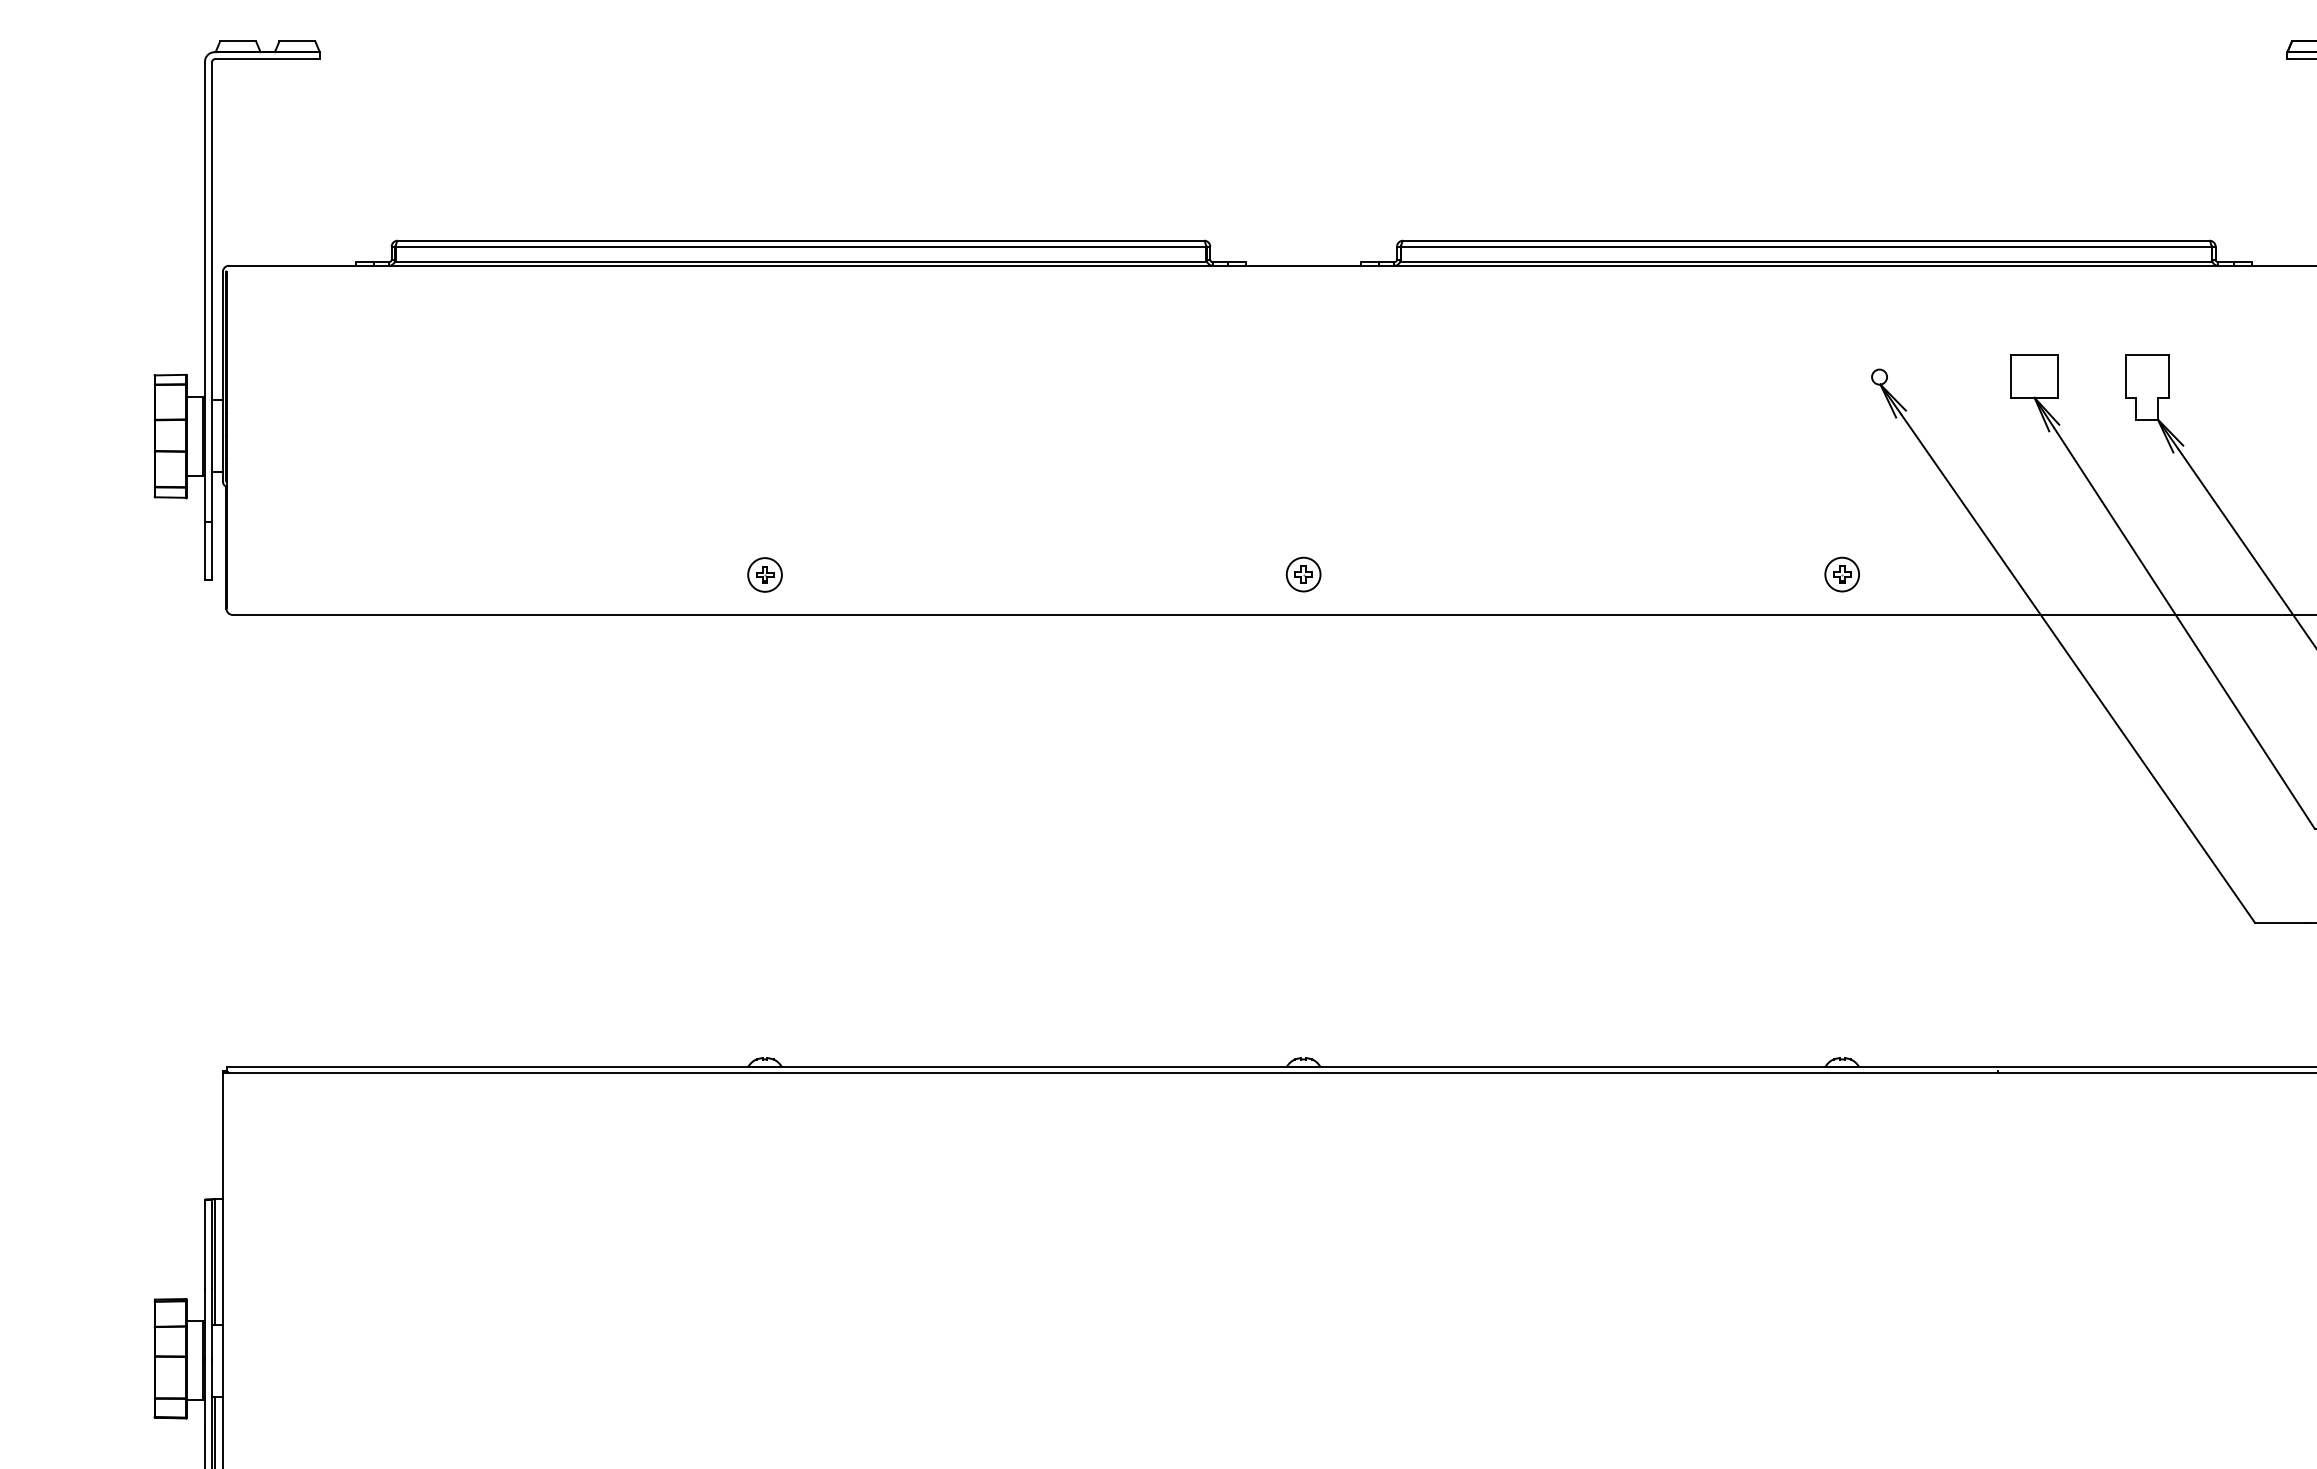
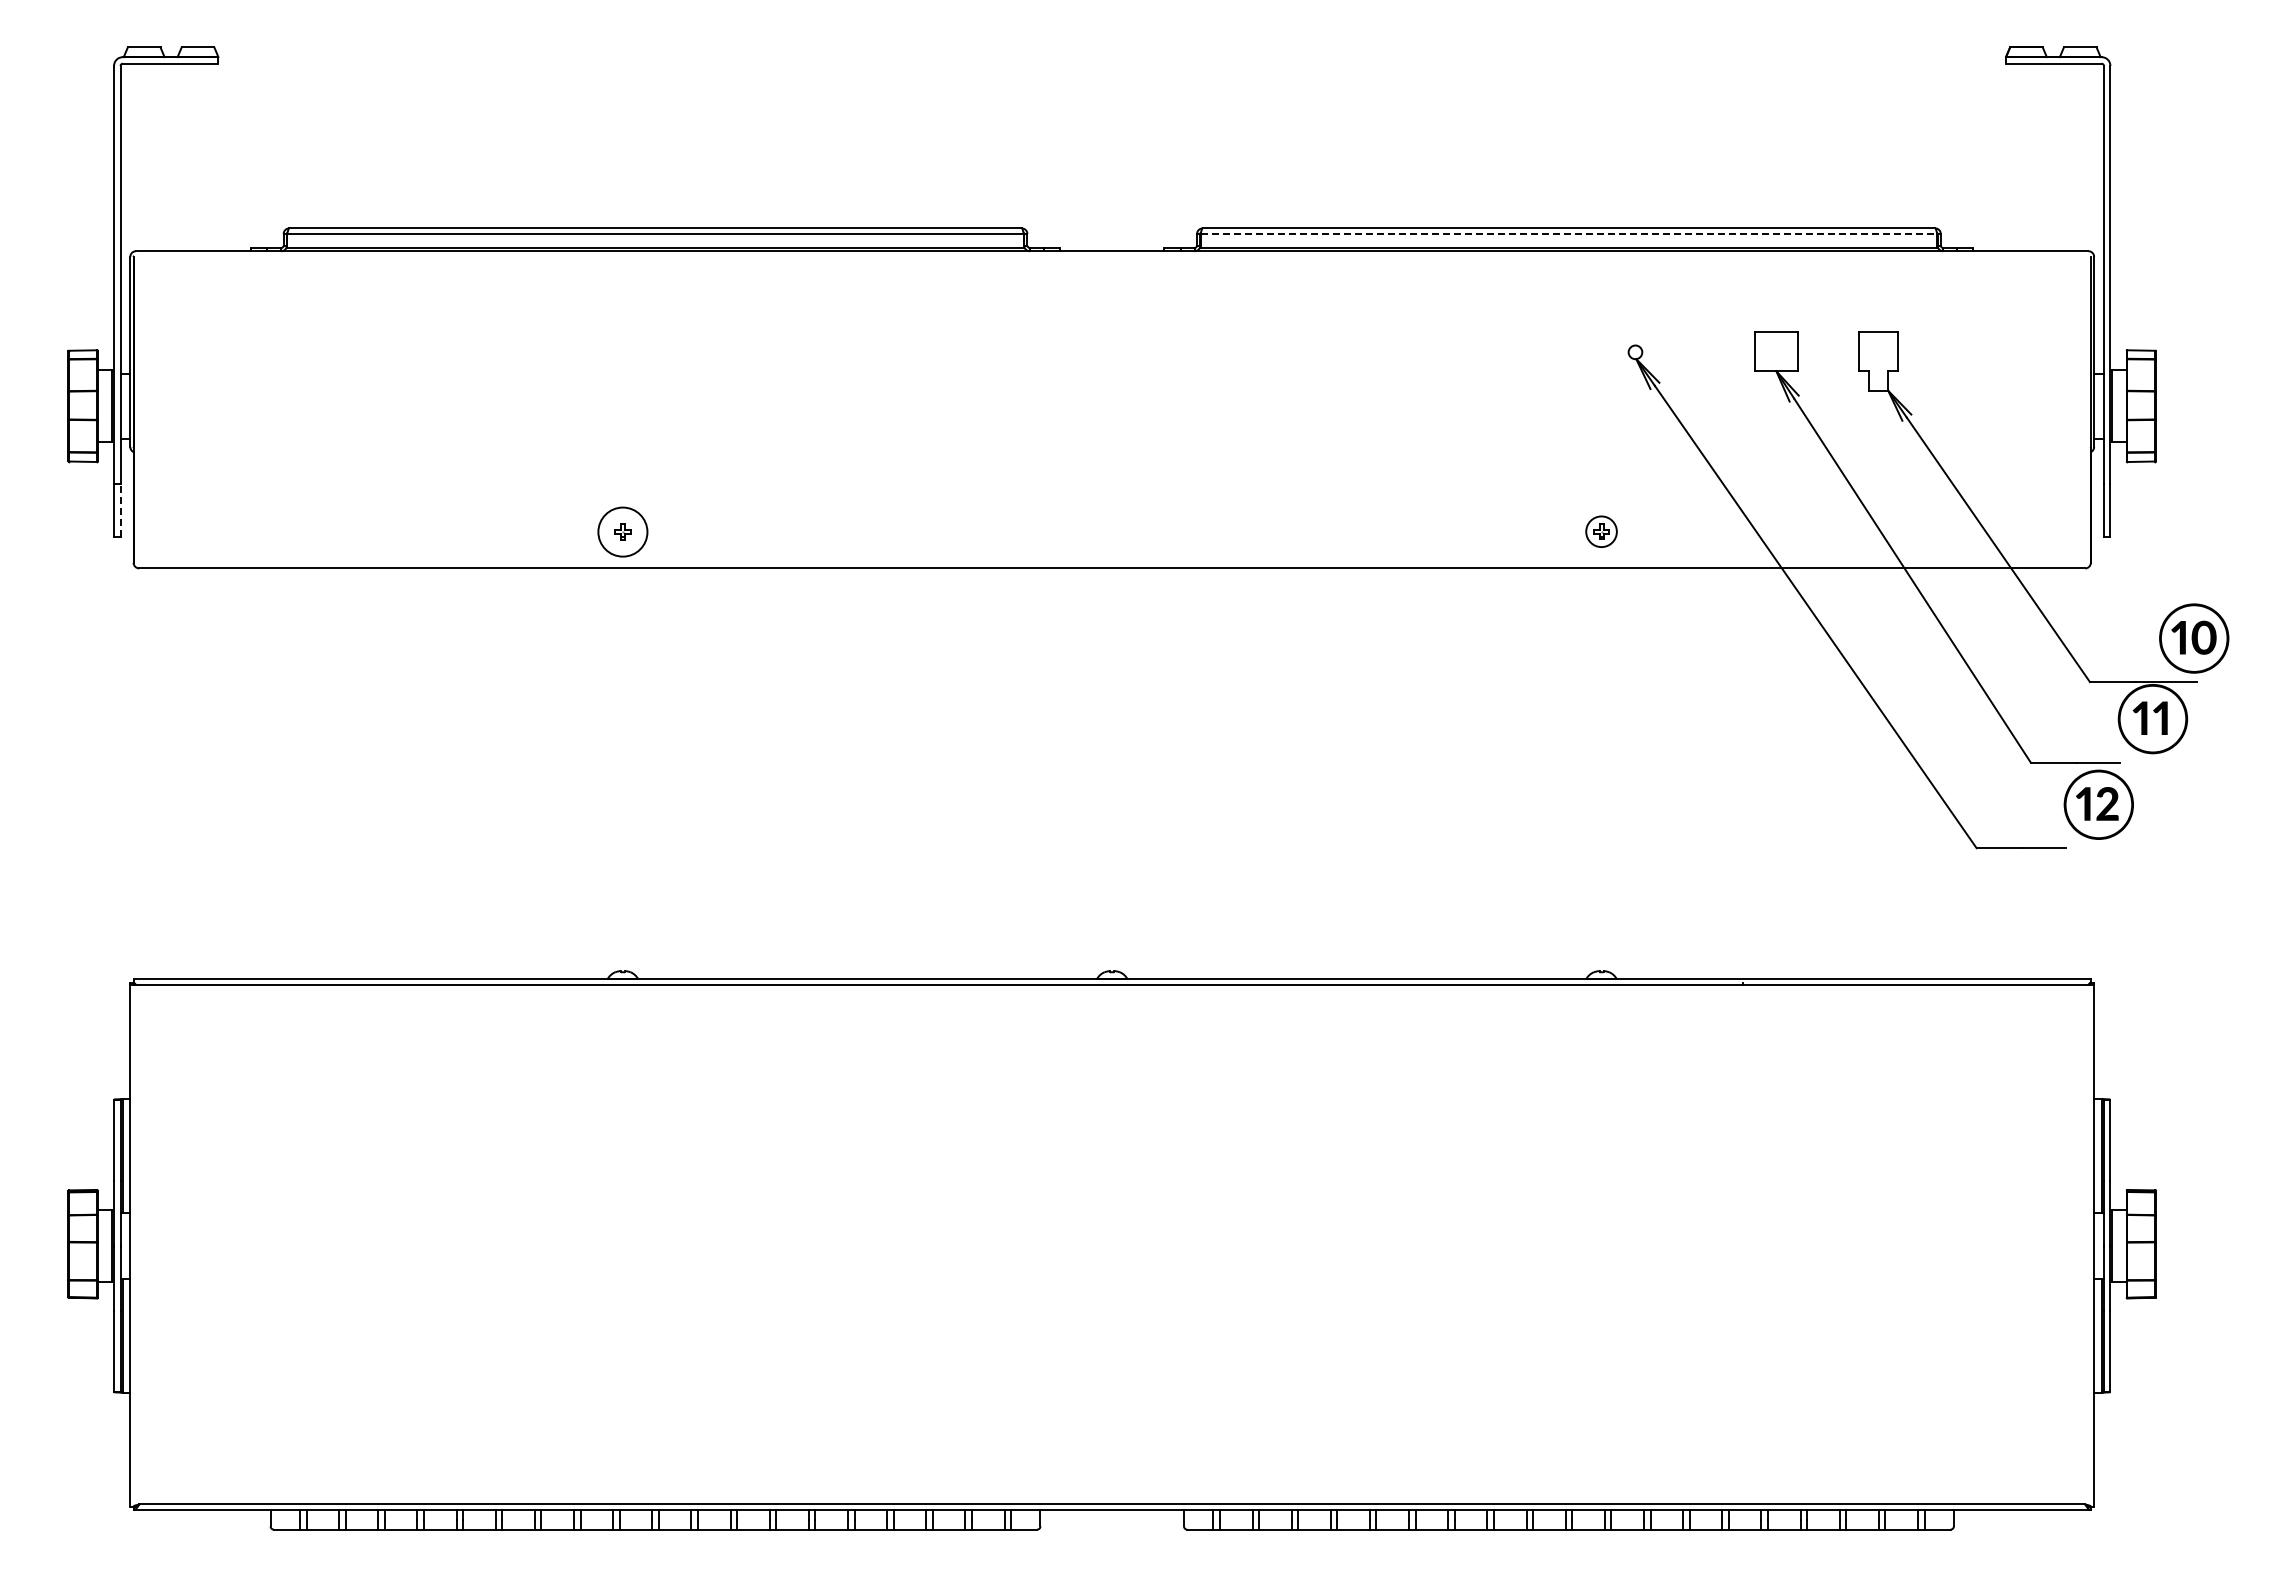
line: (1806, 247) -> (1569, 234), solid -> dashed
line: (212, 550) -> (120, 509), solid -> dashed
circle: (764, 574) -> (622, 531), size x1.6
part: (1303, 574) -> (1112, 531), removed

